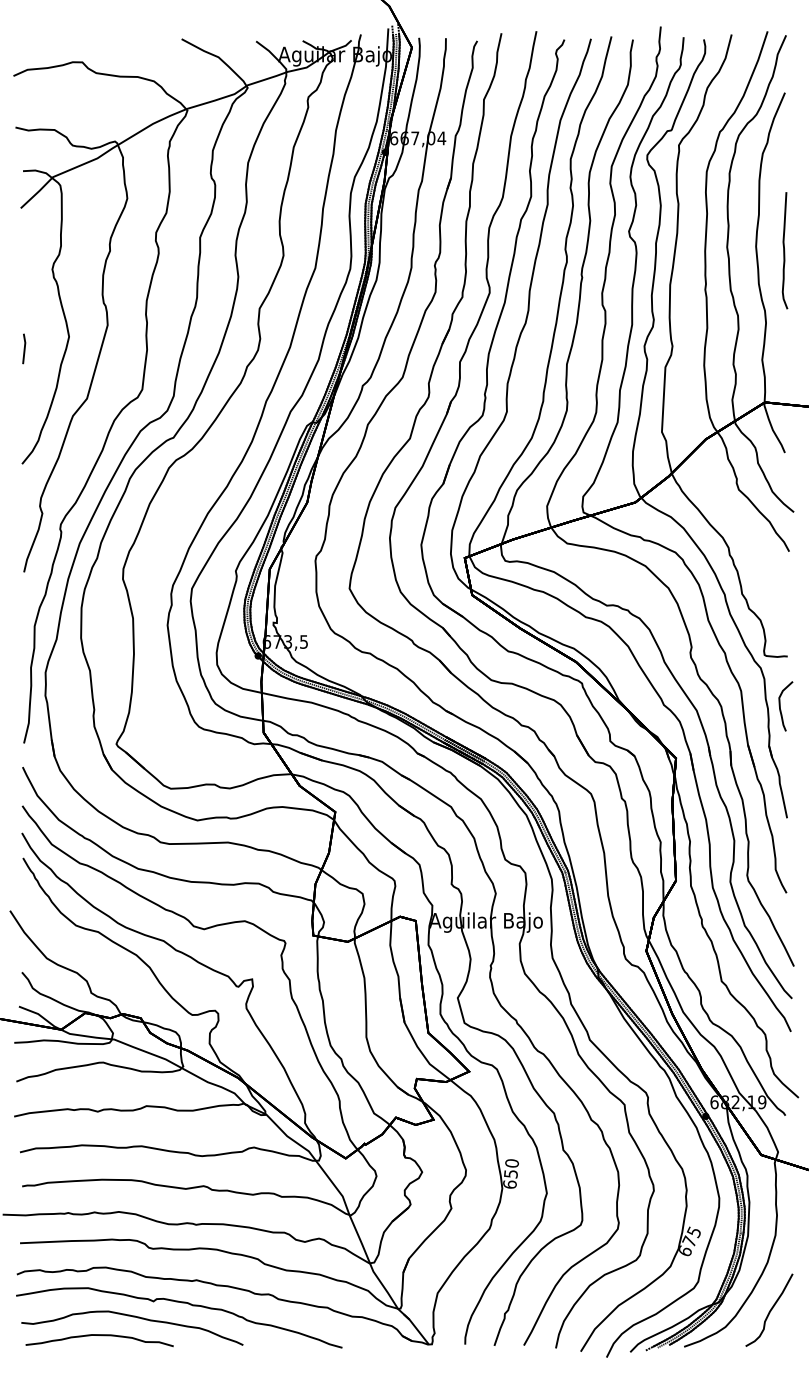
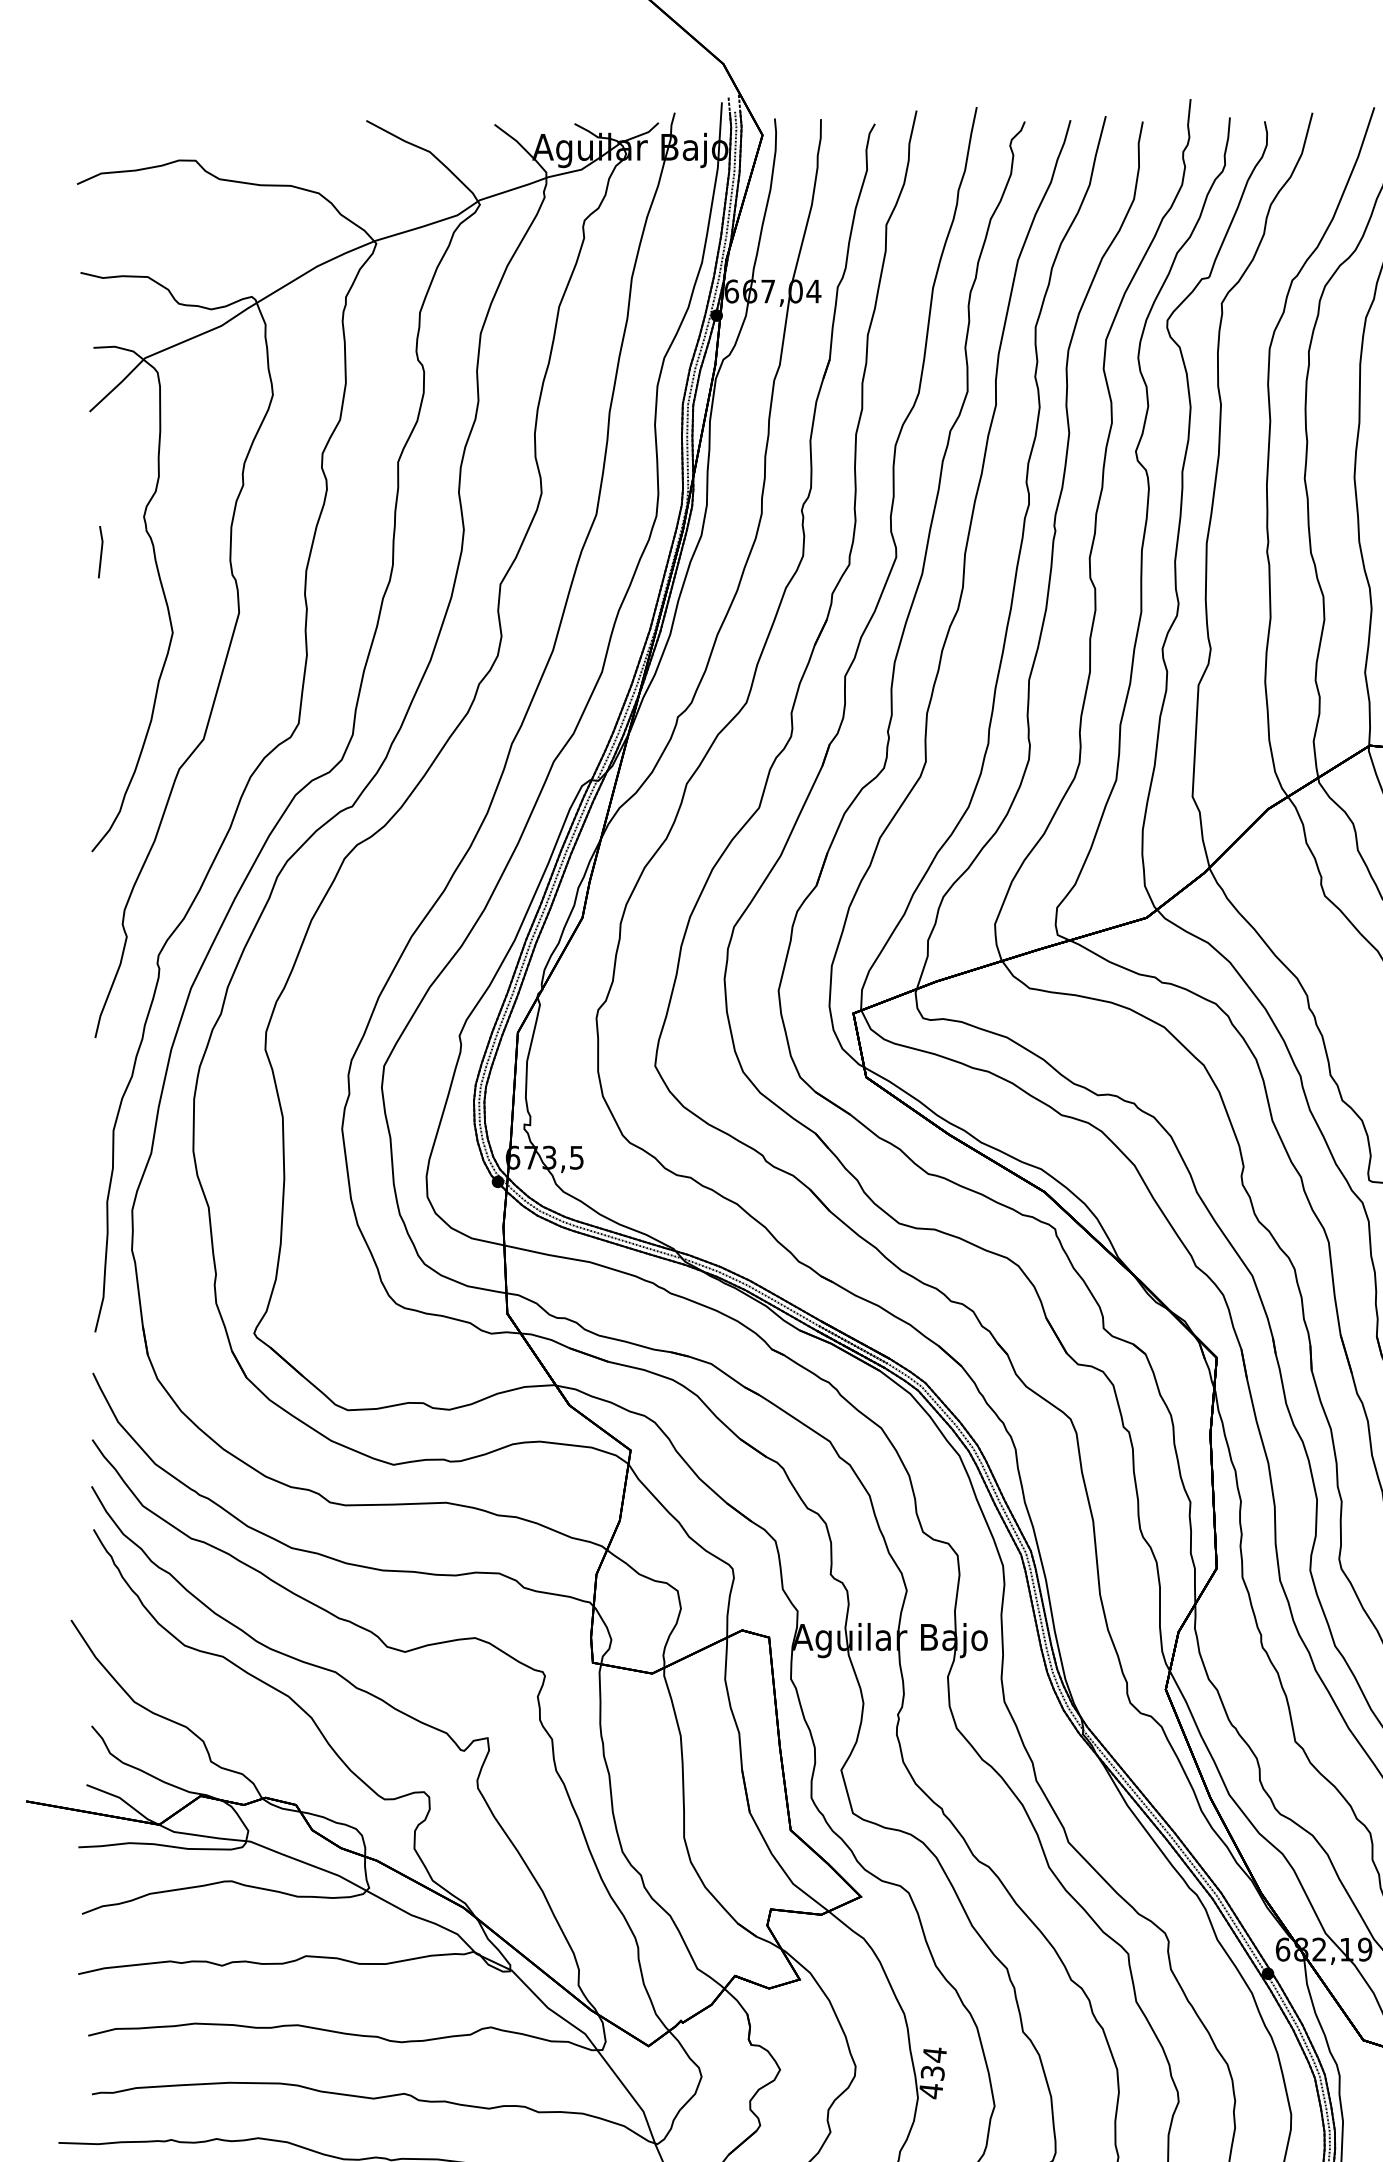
line: (24, 348) -> (101, 551), moved
text: (510, 1174) -> (932, 2073), 650 -> 434

